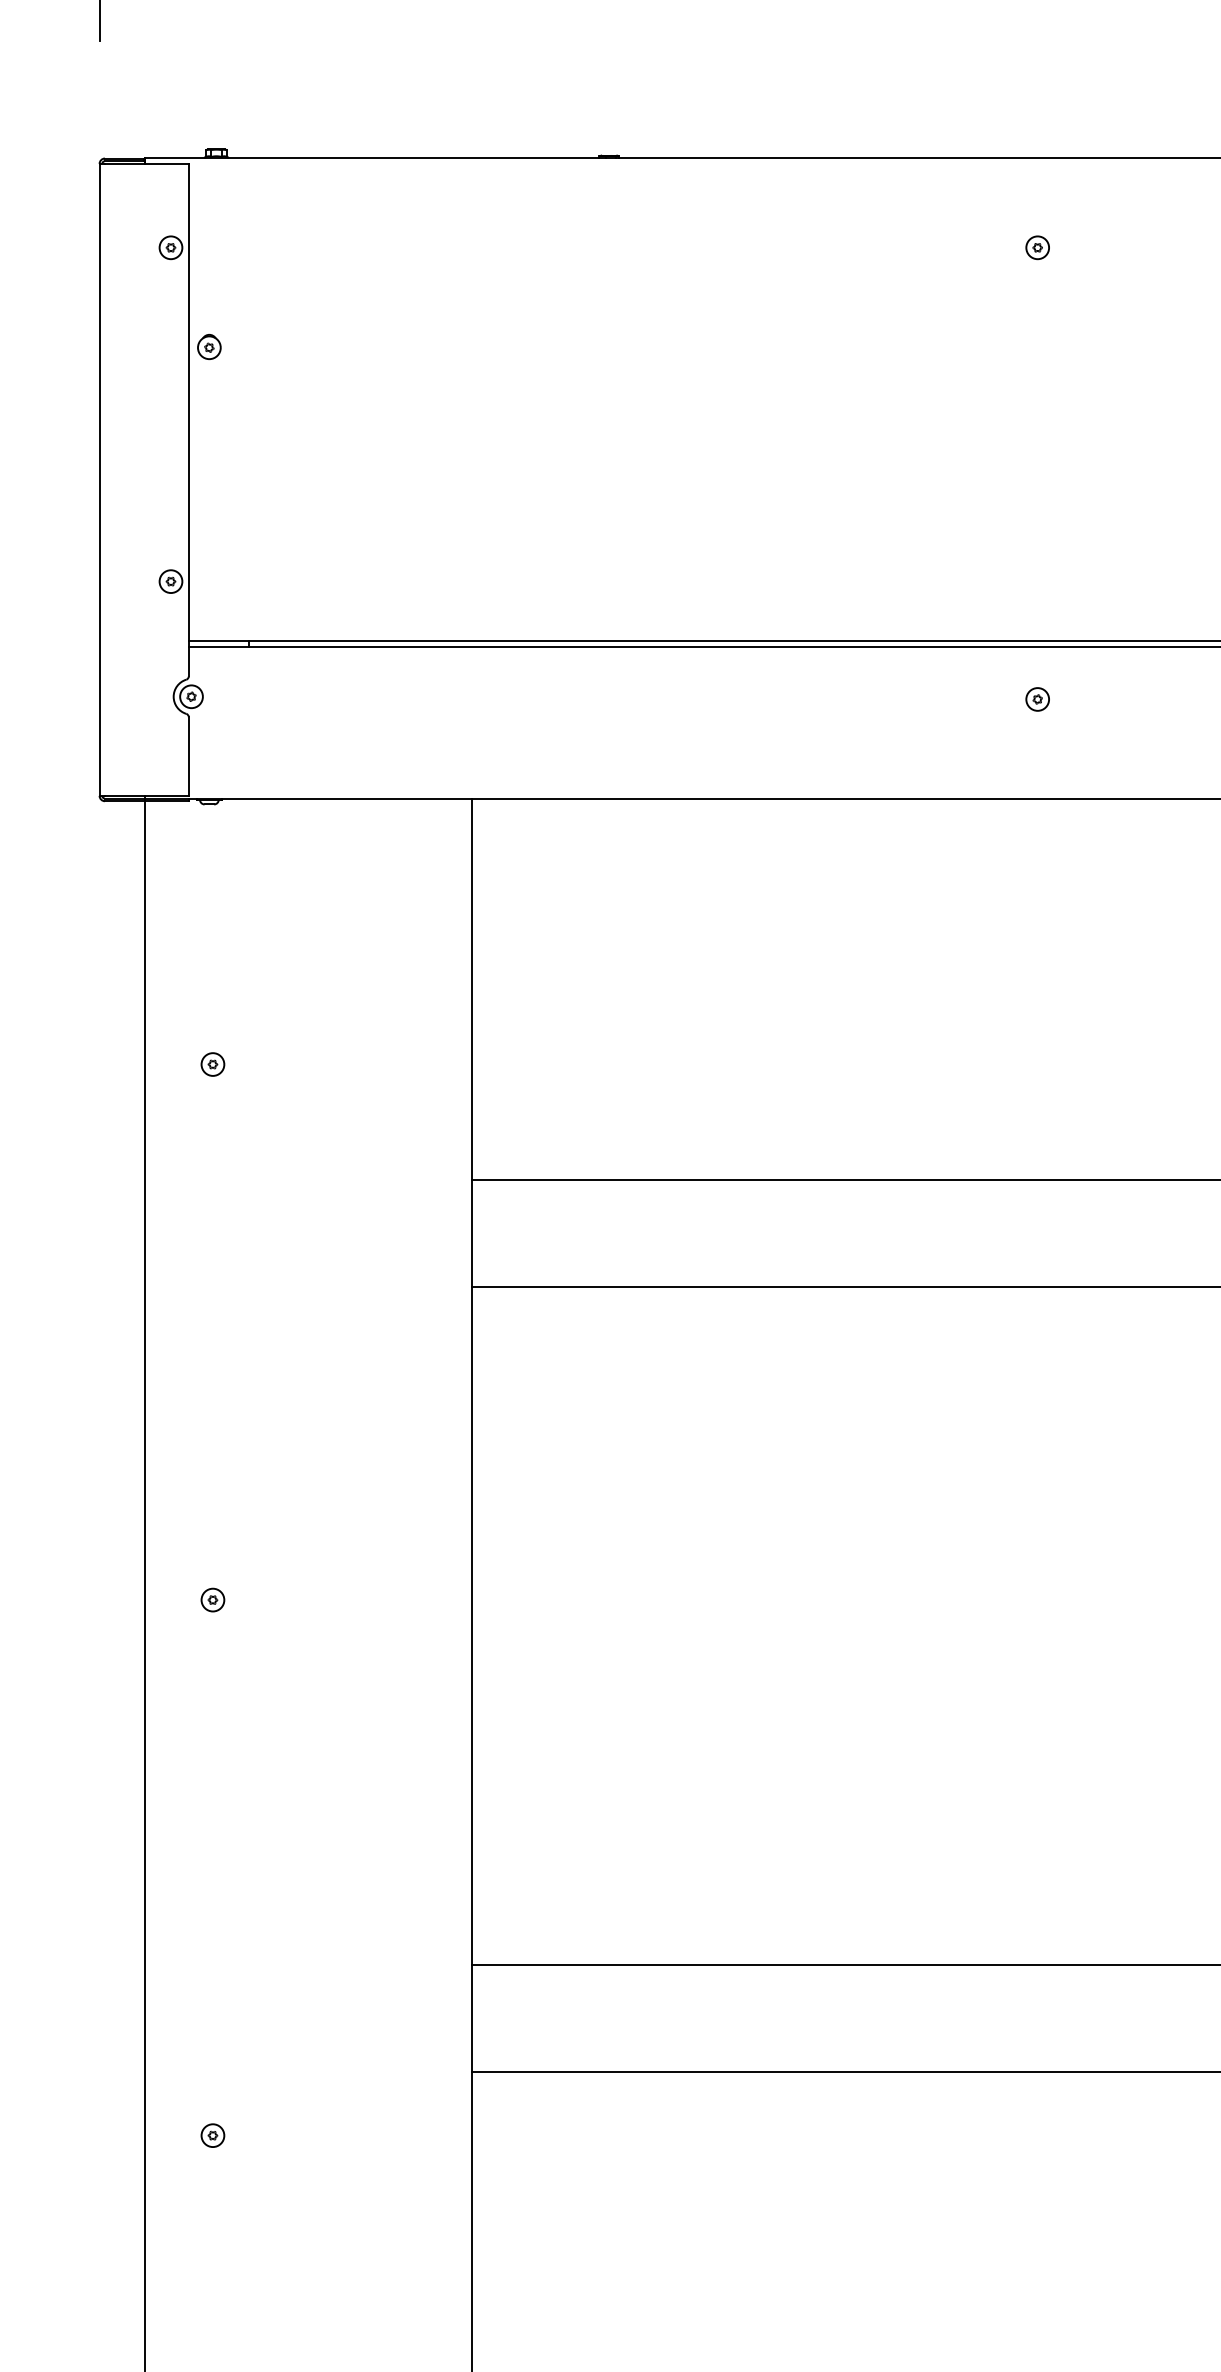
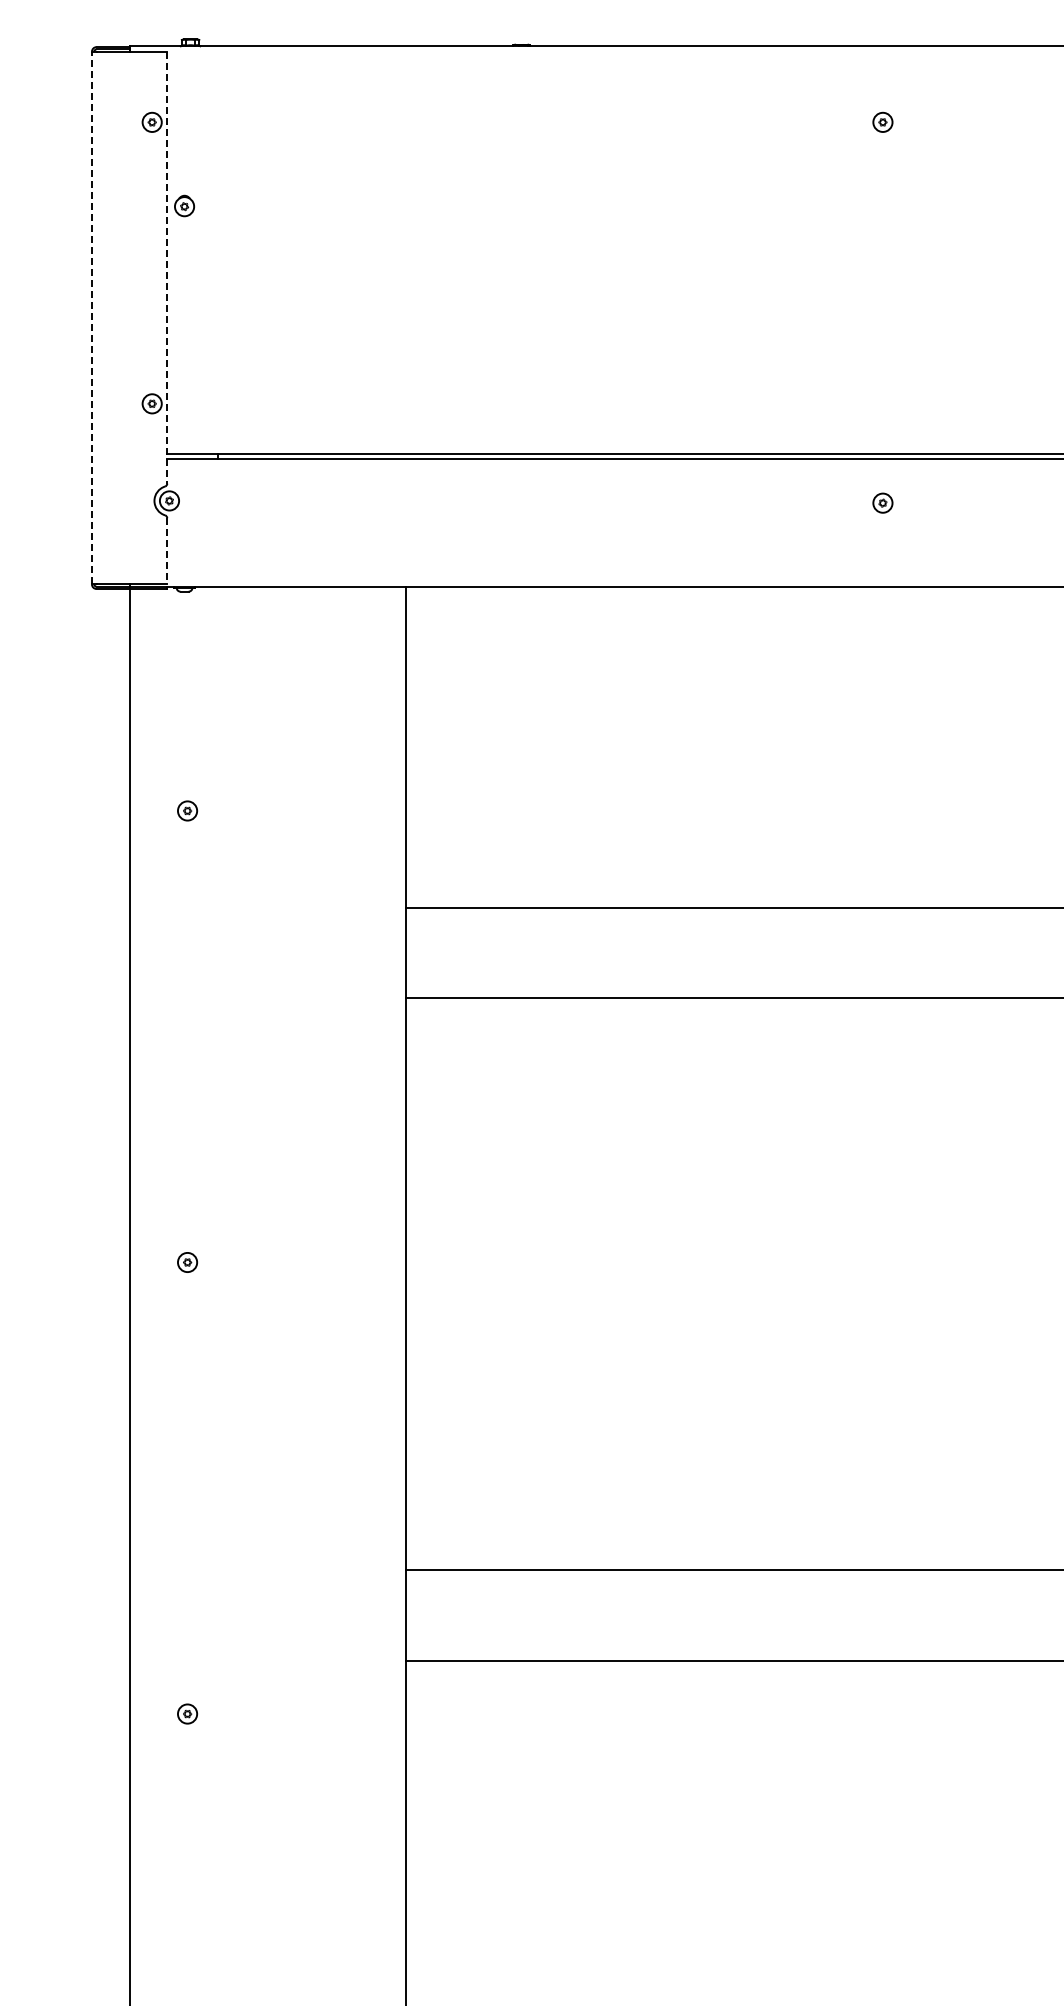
line: (189, 419) -> (167, 267), solid -> dashed
line: (100, 479) -> (92, 317), solid -> dashed
line: (189, 756) -> (167, 551), solid -> dashed

